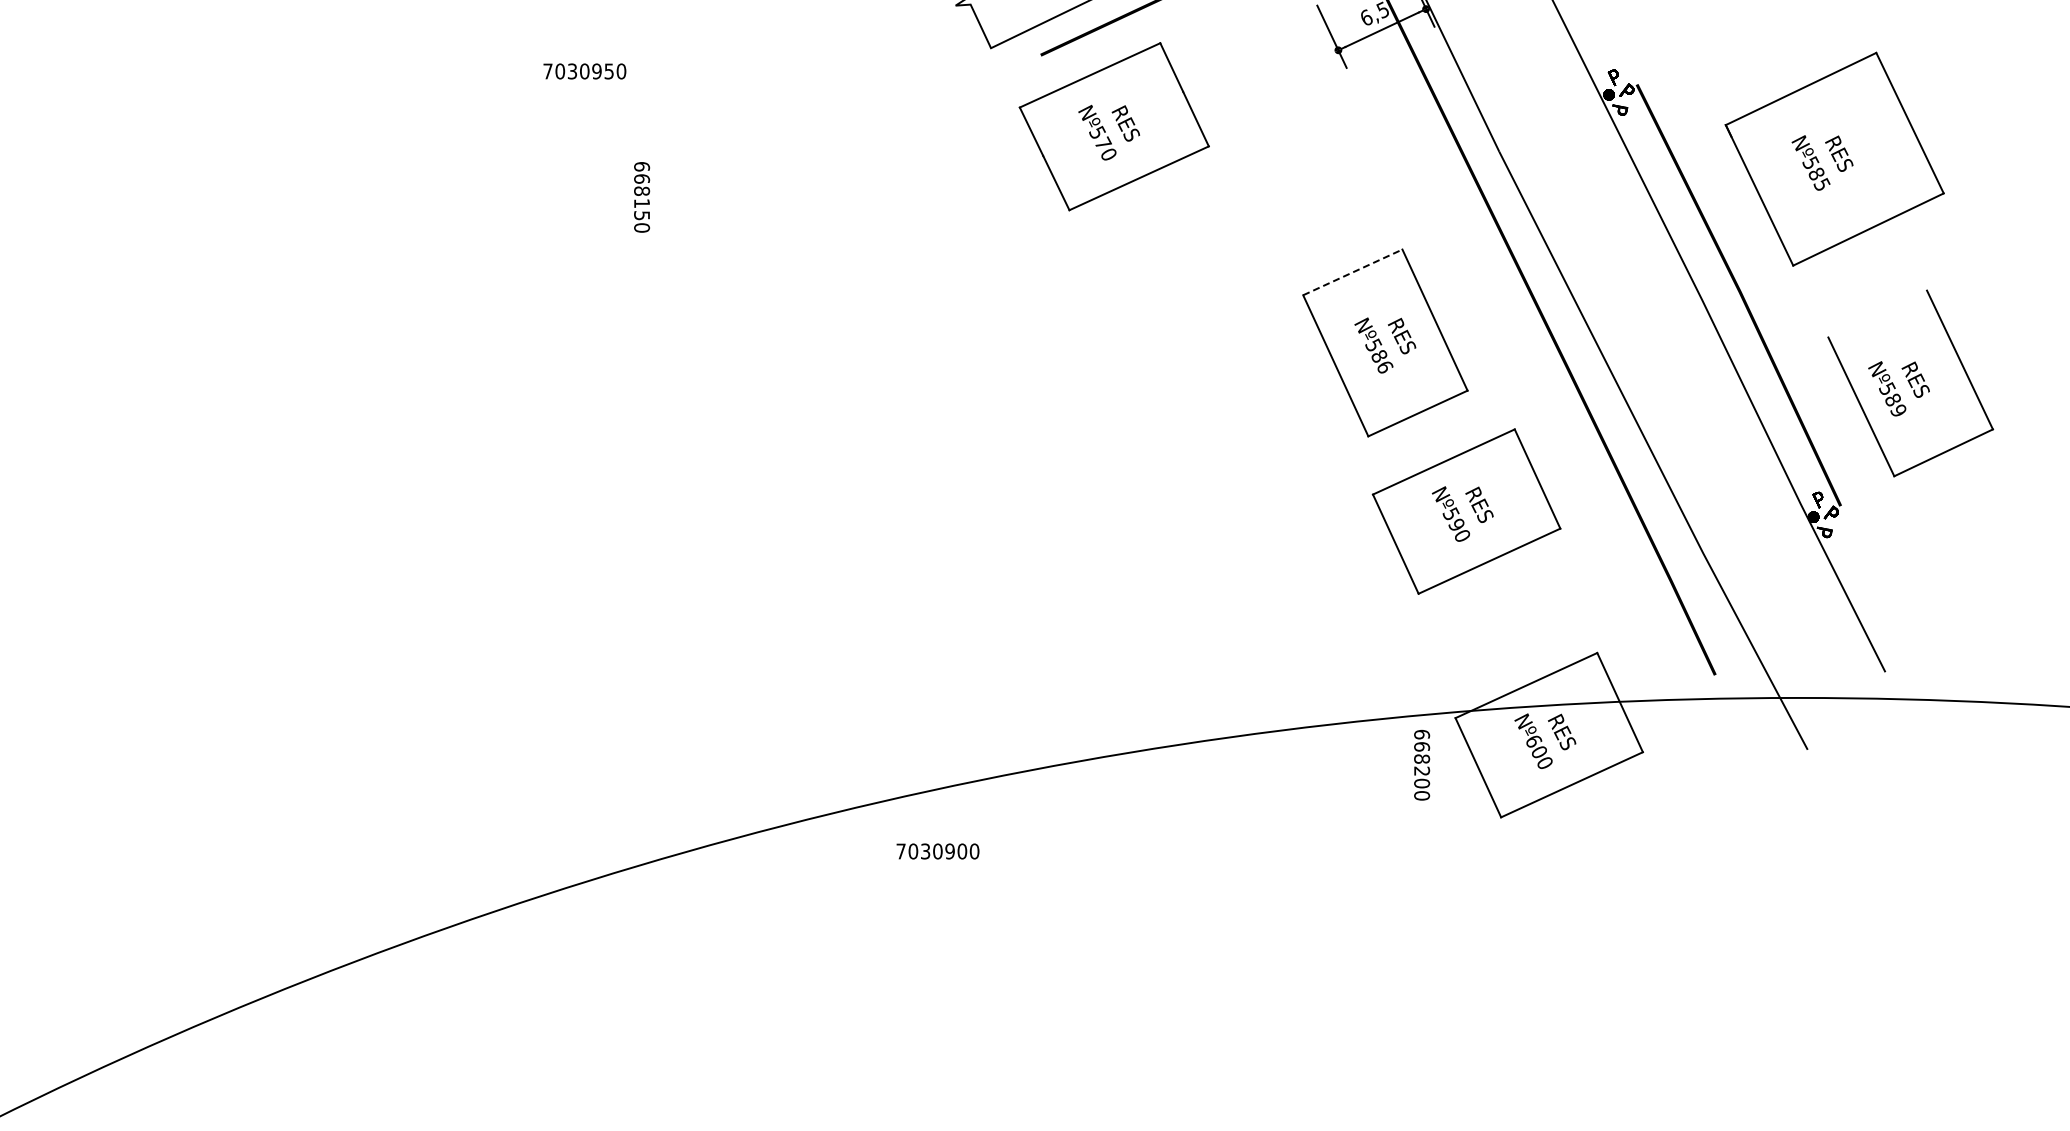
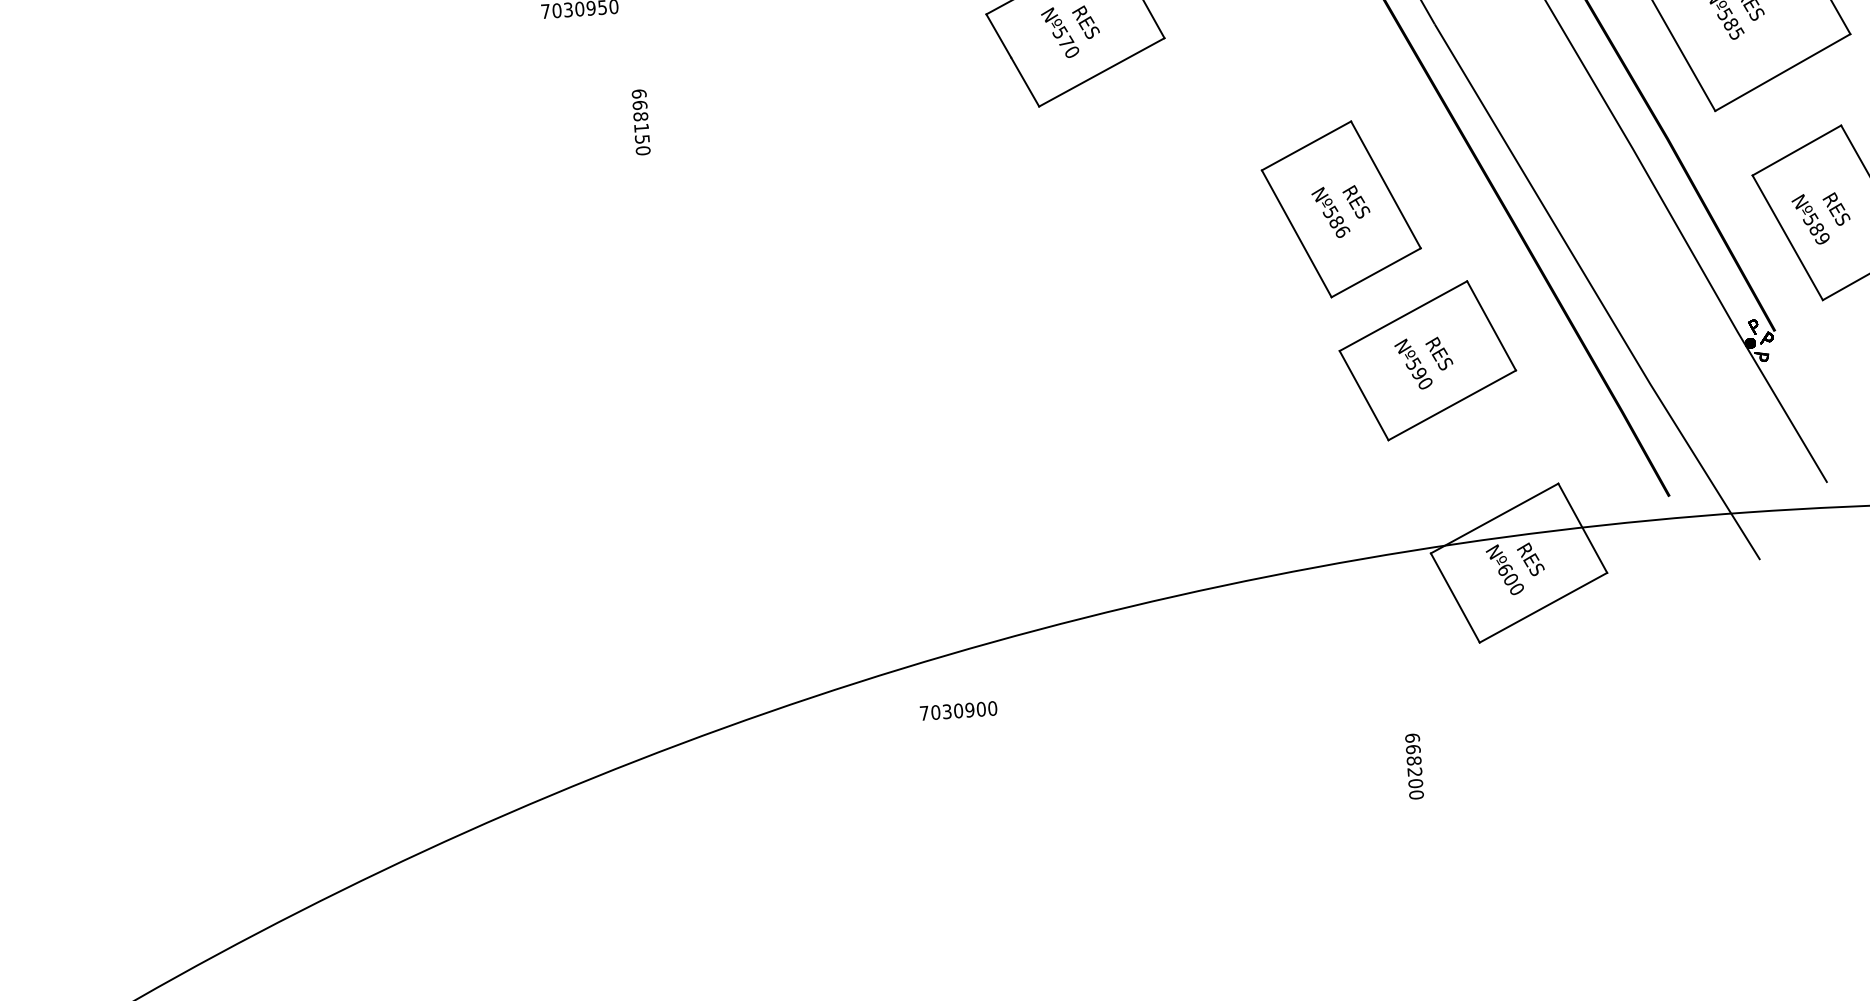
line: (1352, 272) -> (1306, 146), dashed -> solid
line: (1877, 313) -> (1796, 150), added
text: (1422, 765) -> (1414, 766), moved

